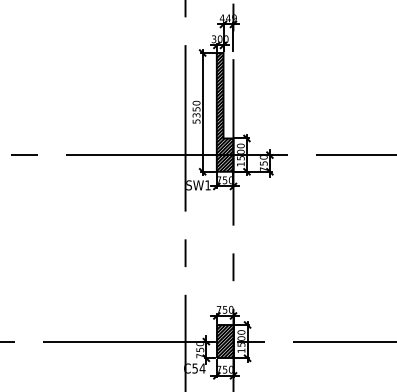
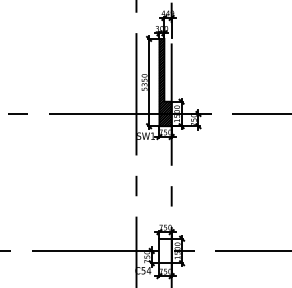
hatch: (225, 340) -> (165, 250), removed

